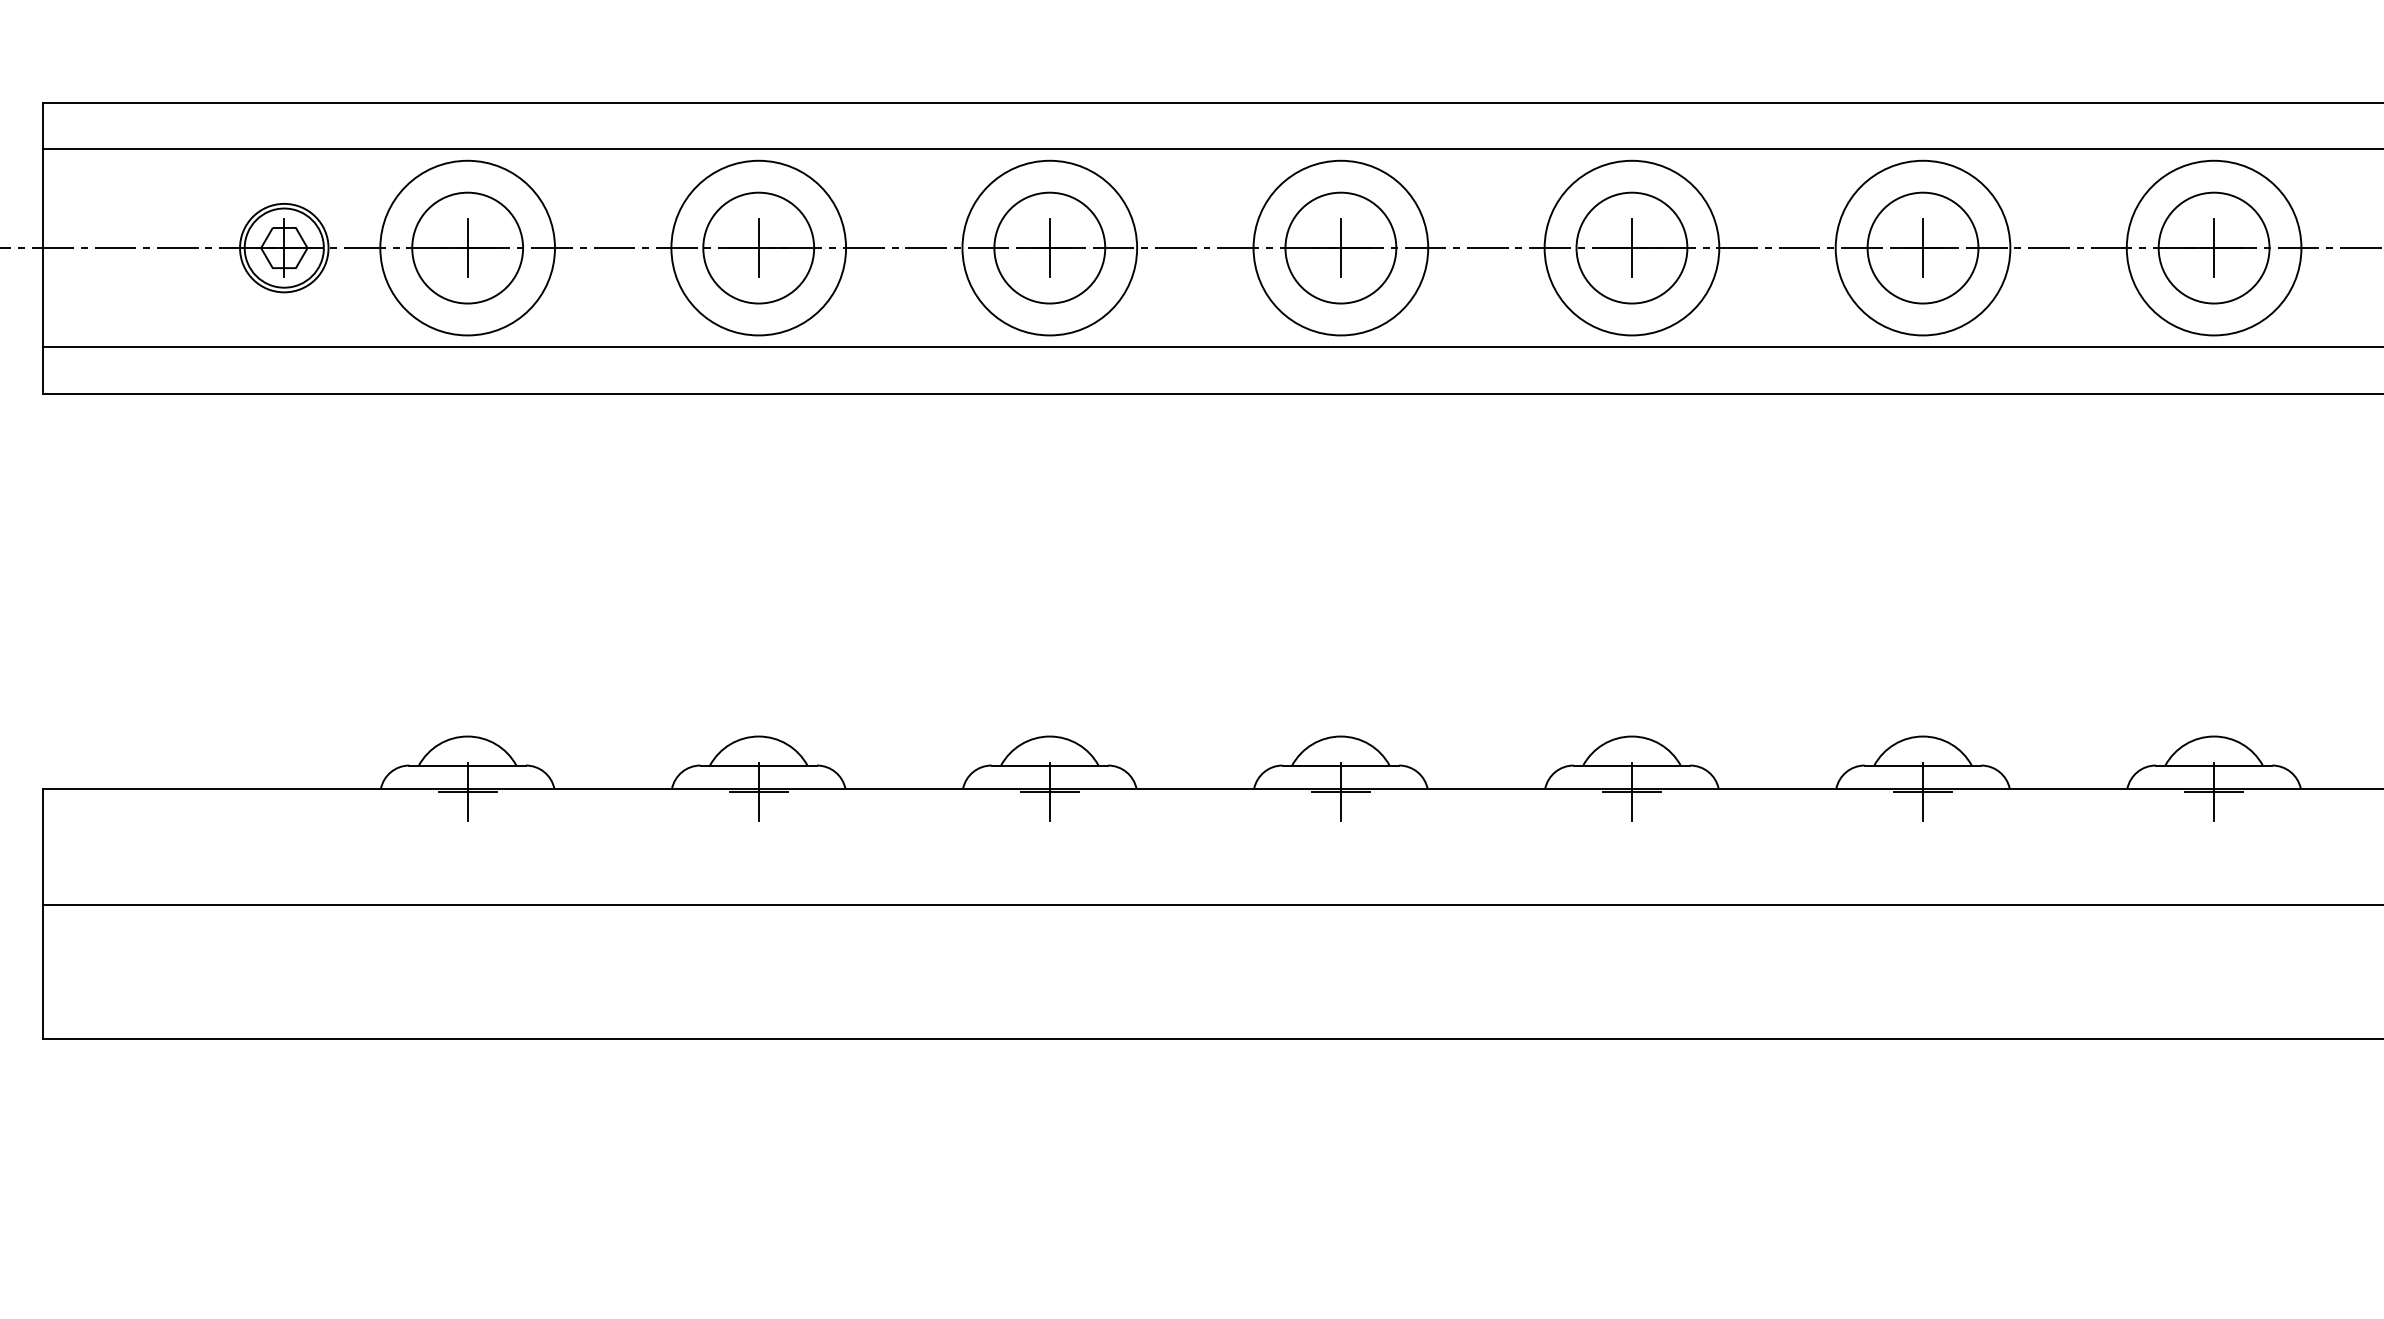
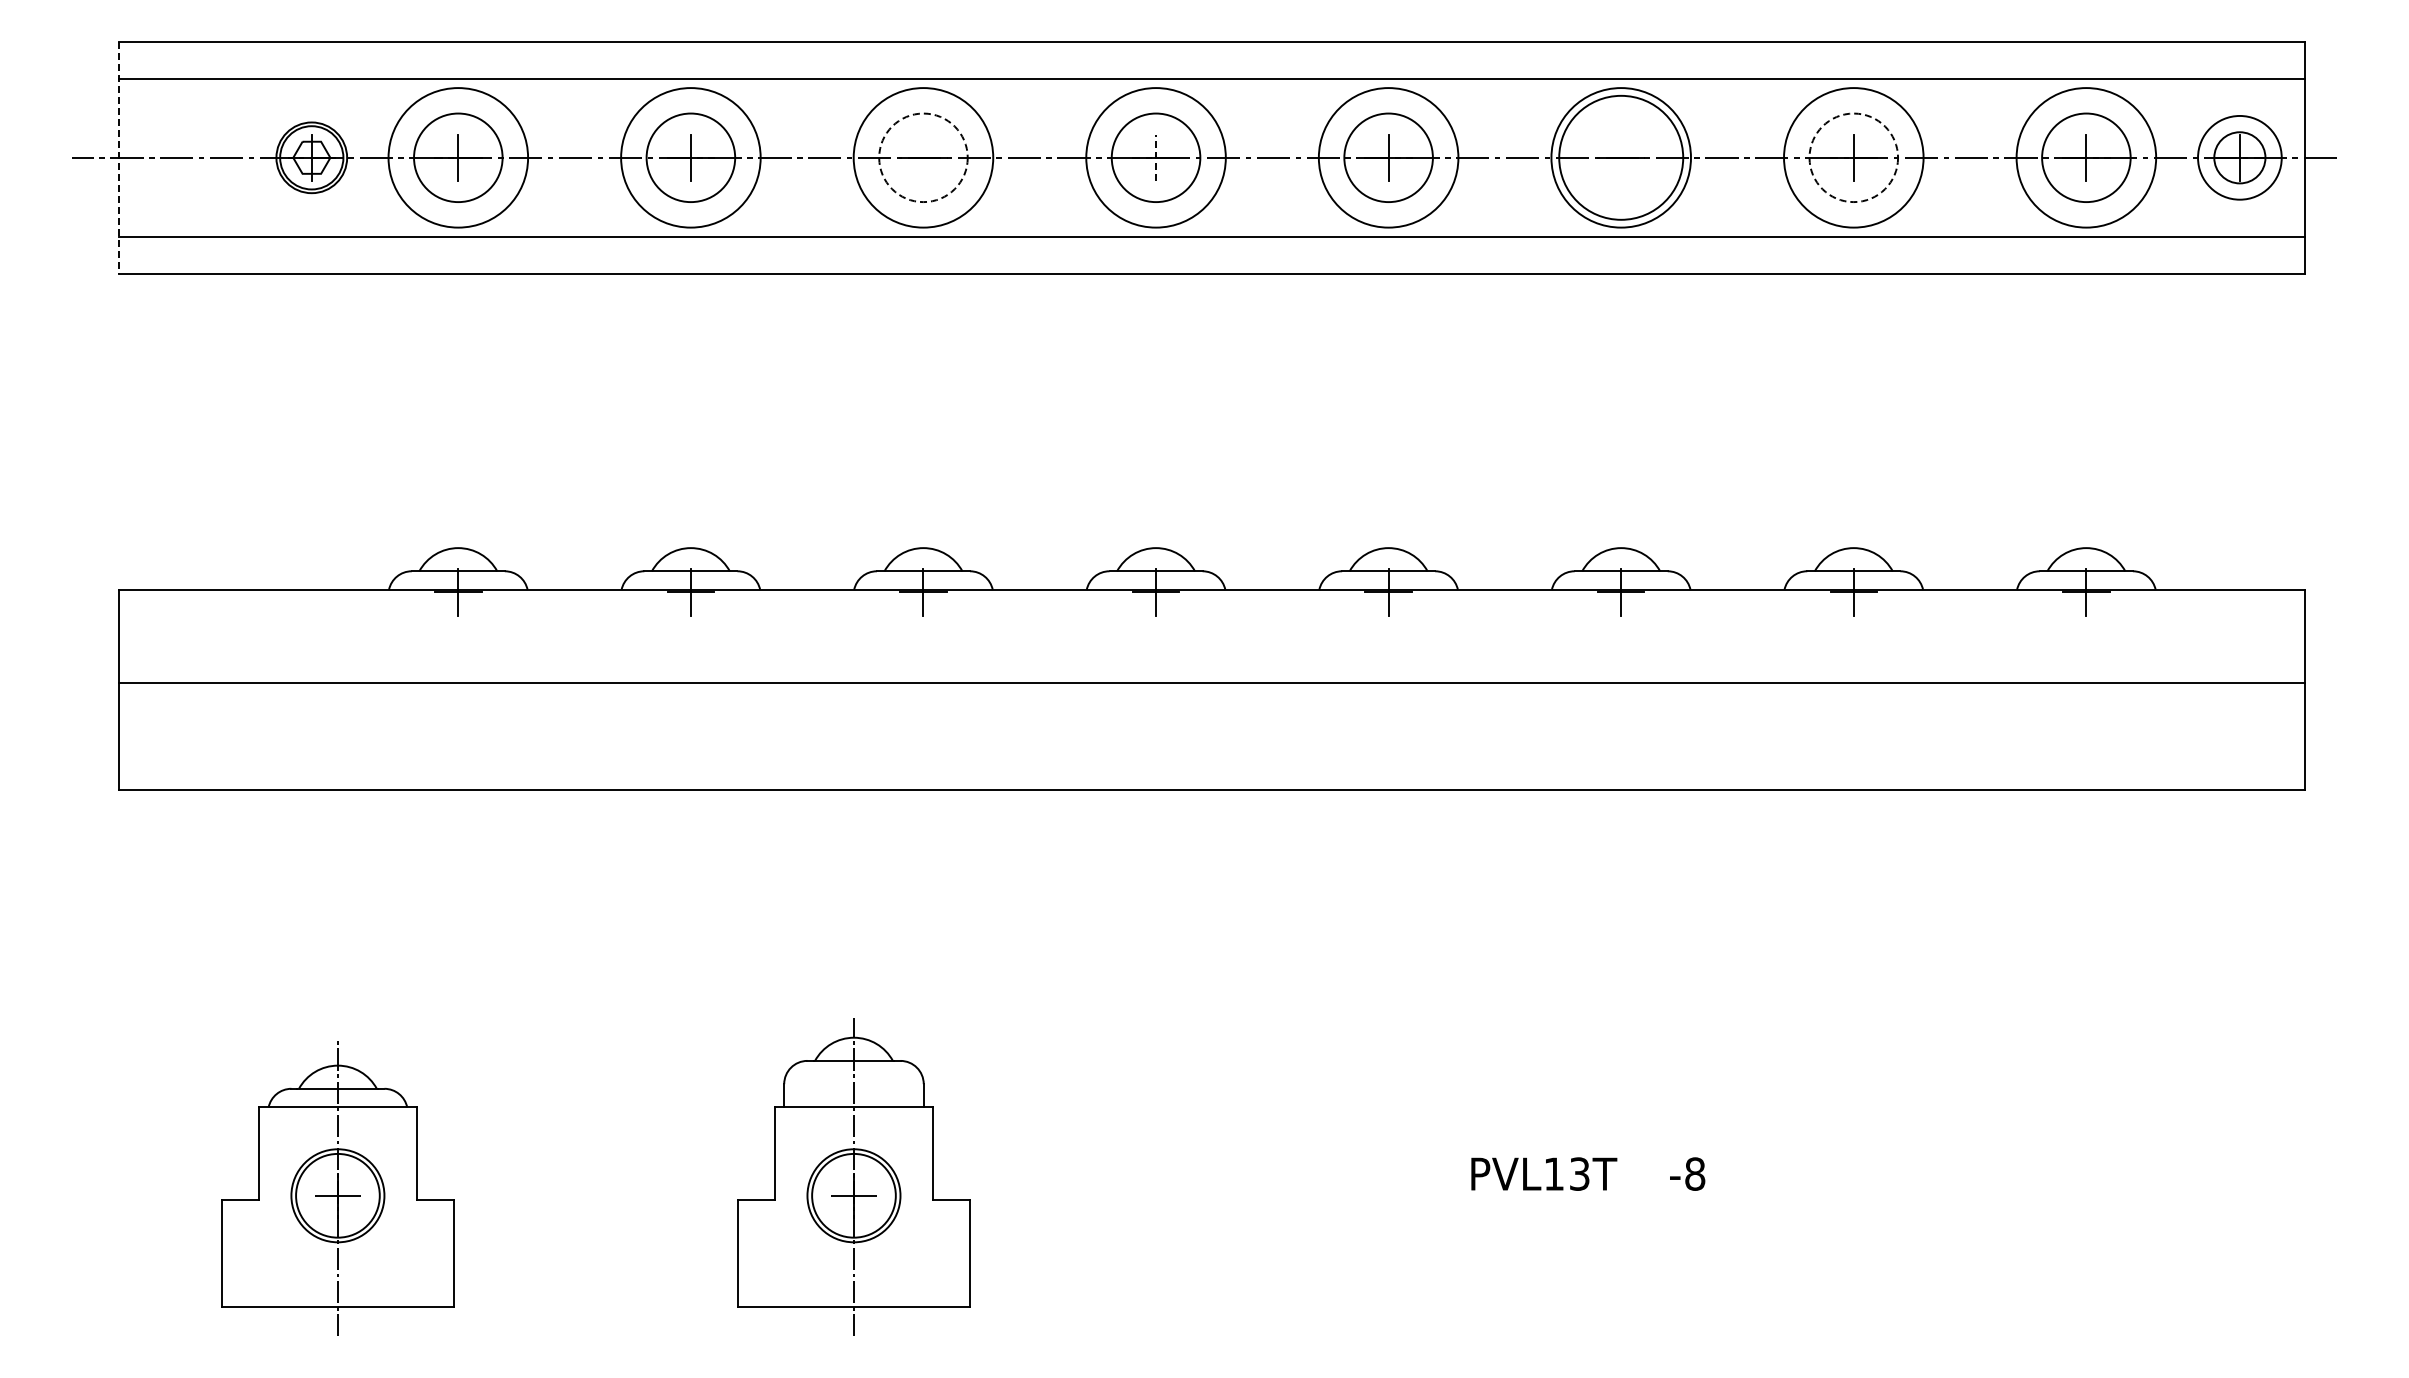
circle: (1049, 247) -> (923, 157), solid -> dashed
line: (1049, 247) -> (923, 157), removed
line: (1341, 247) -> (1156, 157), solid -> dashed
circle: (1922, 247) -> (1620, 157), size x1.4
line: (1923, 247) -> (1621, 157), removed
circle: (2213, 247) -> (1853, 157), solid -> dashed
line: (42, 248) -> (118, 158), solid -> dashed

